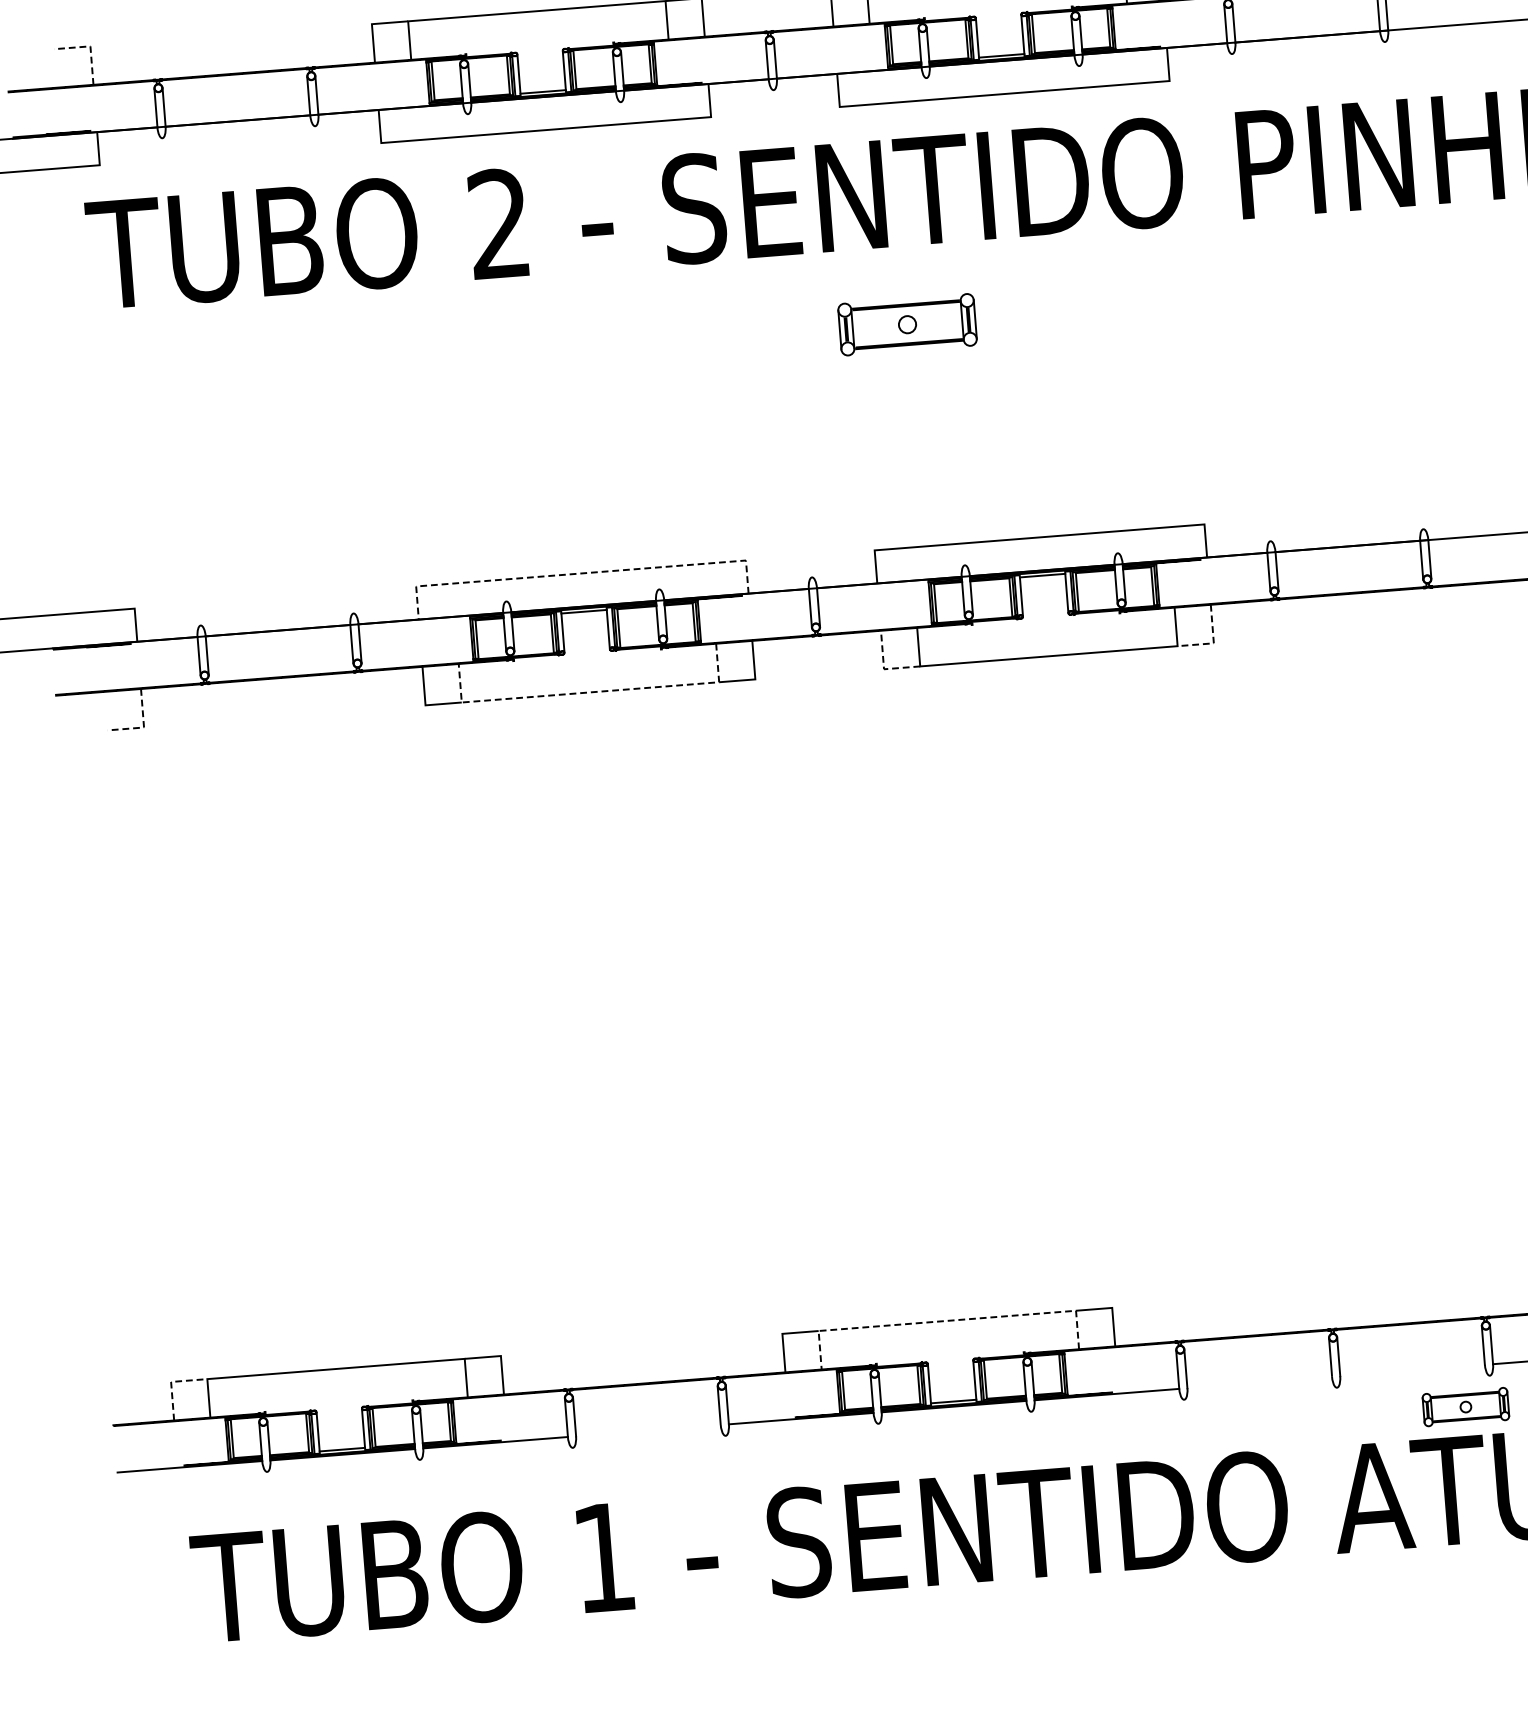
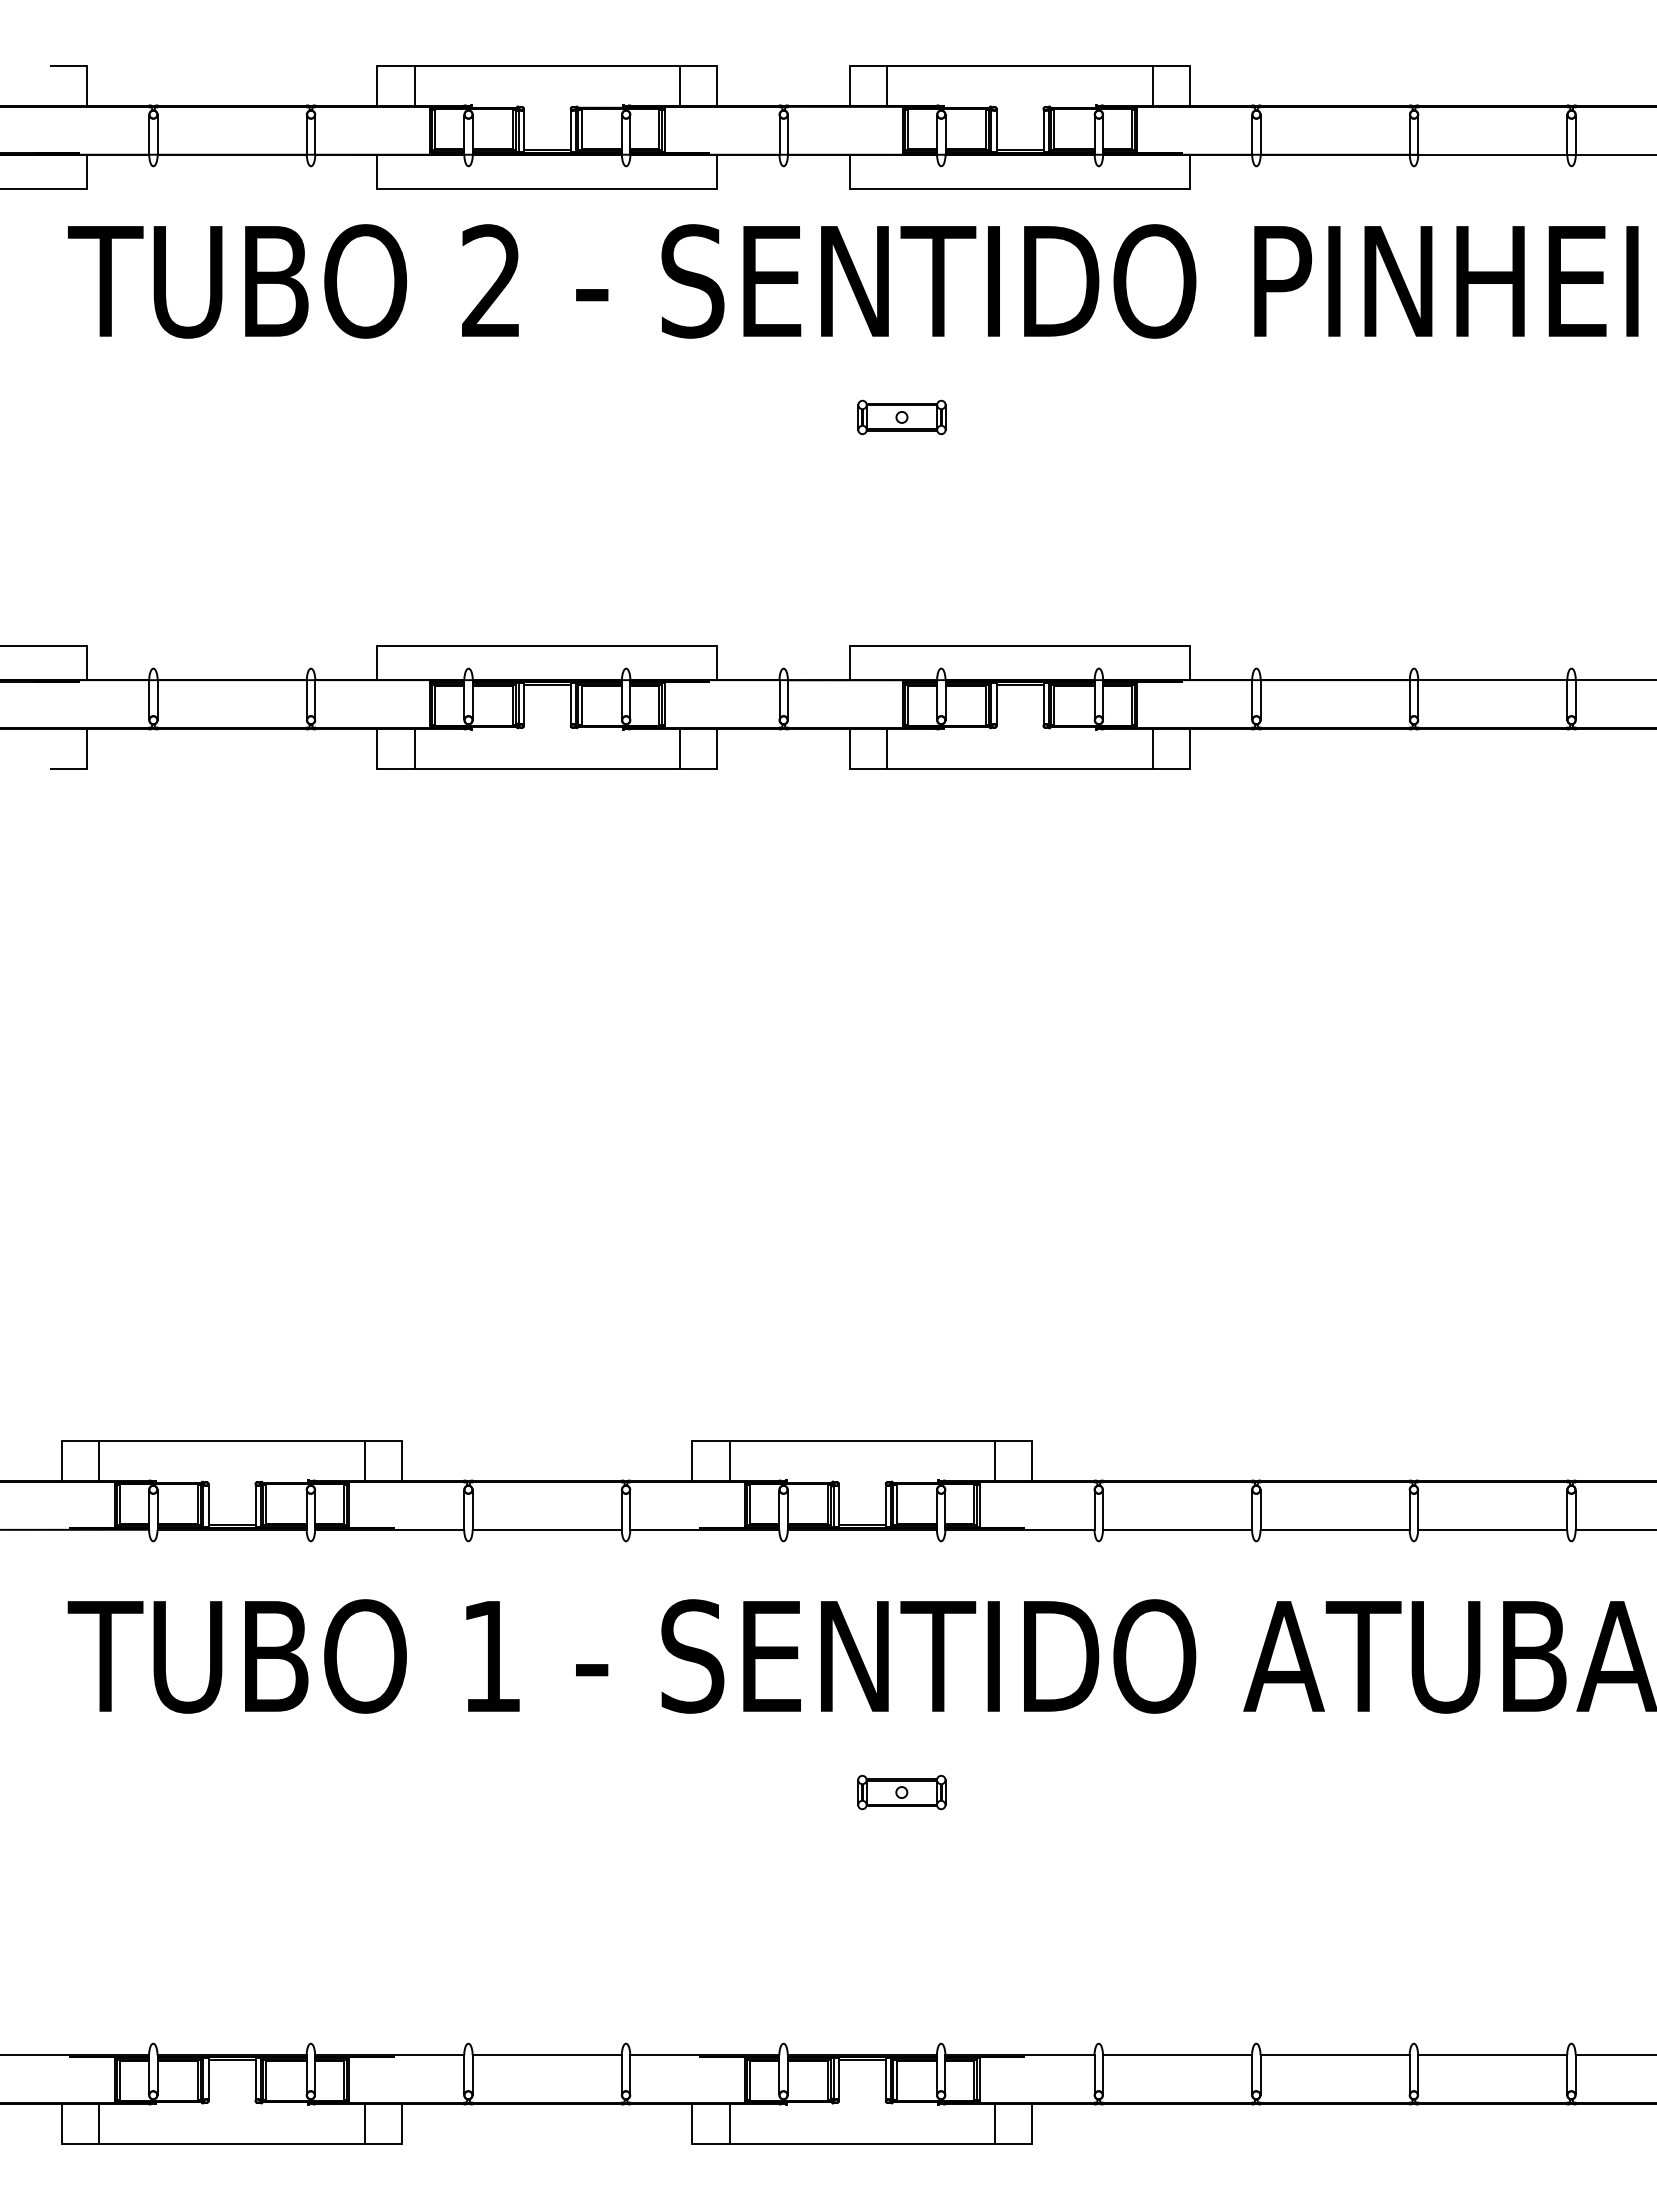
line: (90, 46) -> (87, 66), dashed -> solid
part: (907, 324) -> (901, 417), size x0.62
line: (580, 574) -> (546, 646), dashed -> solid
line: (1214, 643) -> (1190, 768), dashed -> solid
line: (884, 668) -> (850, 767), dashed -> solid
line: (590, 692) -> (547, 768), dashed -> solid
line: (144, 727) -> (87, 768), dashed -> solid
line: (947, 1320) -> (862, 1441), dashed -> solid
line: (1411, 1370) -> (1334, 1529), added
line: (171, 1382) -> (62, 1441), dashed -> solid
line: (1259, 1382) -> (1177, 1529), added
part: (1465, 1407) -> (901, 1792), moved
line: (647, 1430) -> (546, 1529), added

